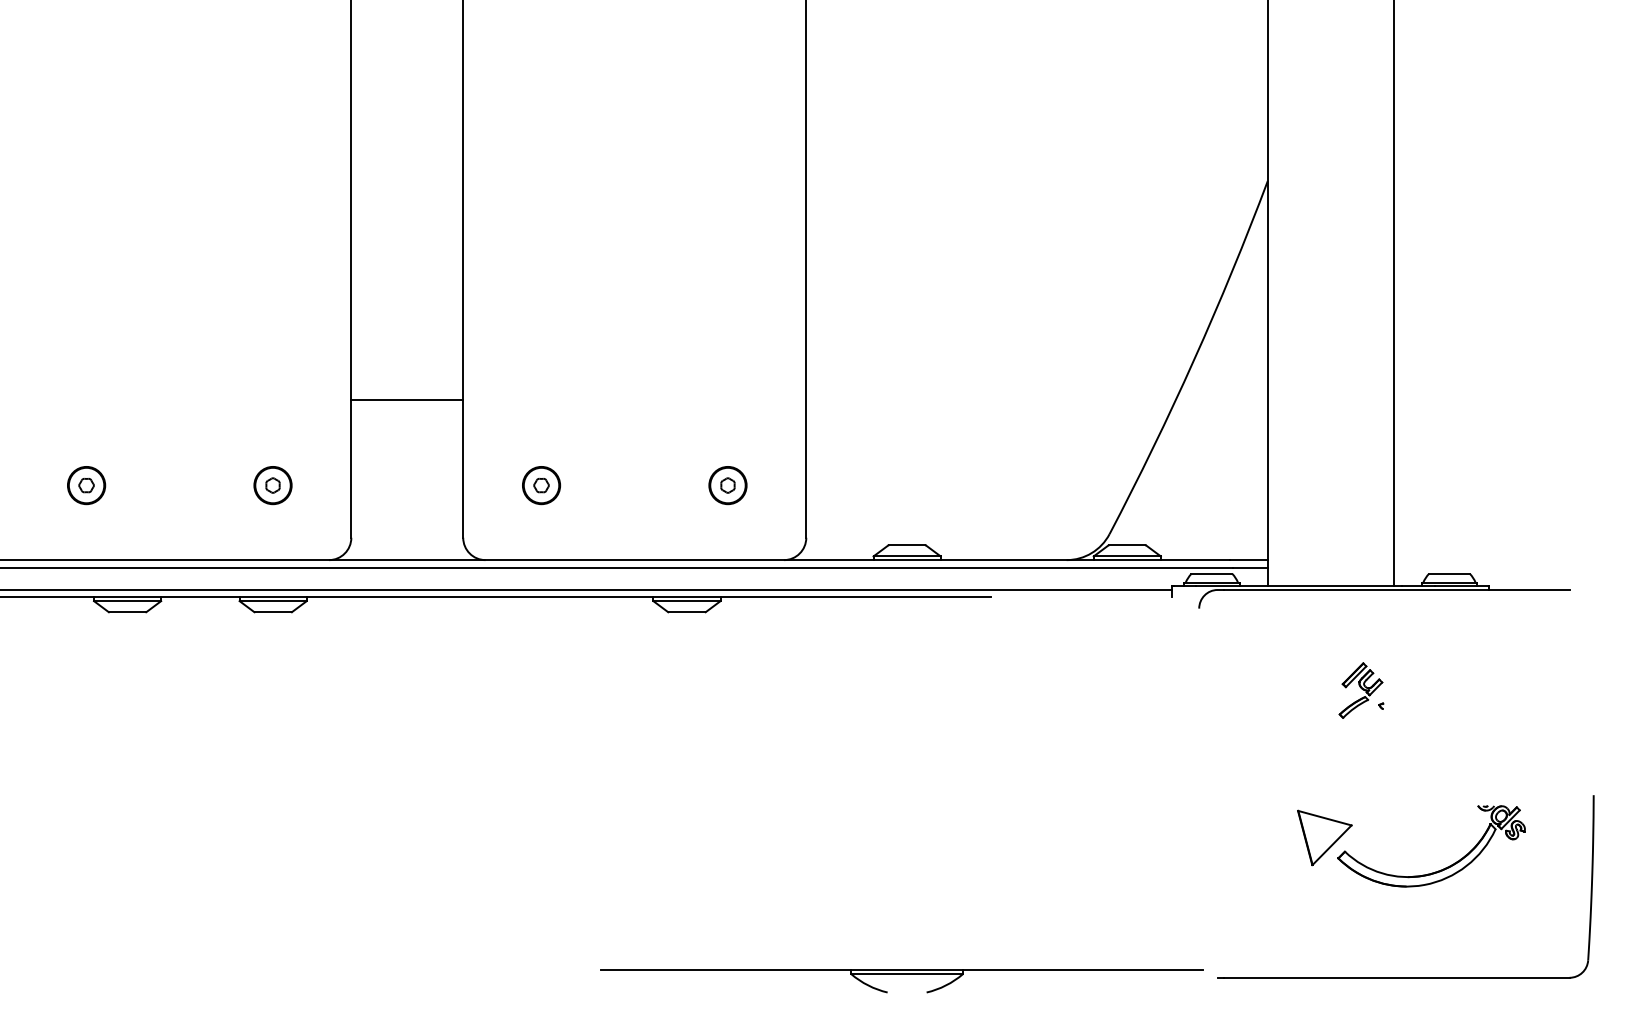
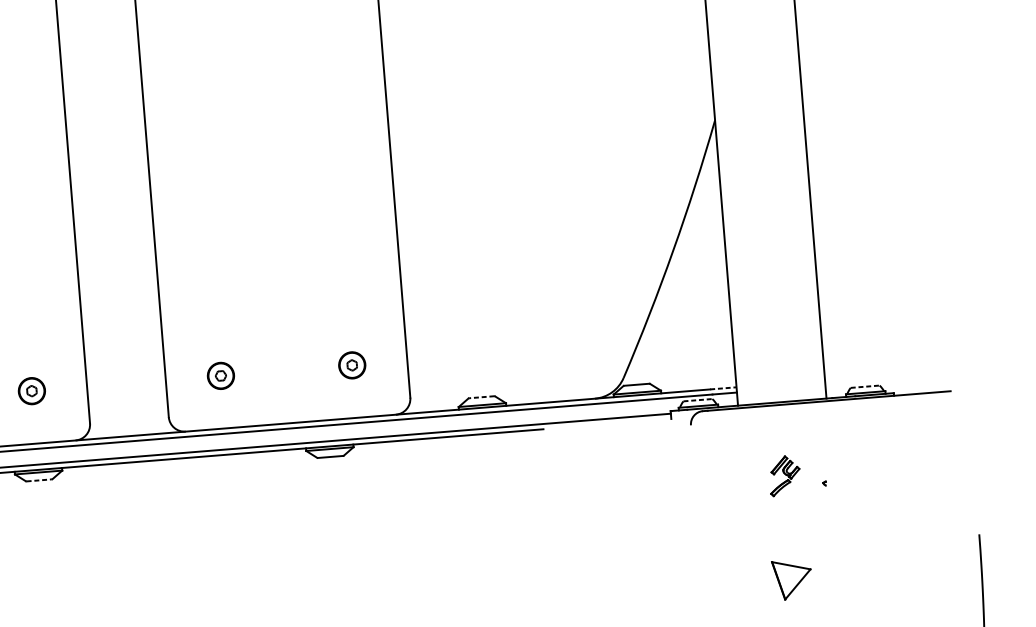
line: (407, 399) -> (121, 322), removed
line: (907, 545) -> (482, 397), solid -> dashed
line: (1249, 560) -> (723, 388), solid -> dashed
line: (1211, 573) -> (697, 399), solid -> dashed
line: (1449, 573) -> (865, 386), solid -> dashed
line: (273, 612) -> (39, 480), solid -> dashed
part: (1360, 690) -> (784, 475), moved
part: (1440, 869) -> (875, 595), removed

